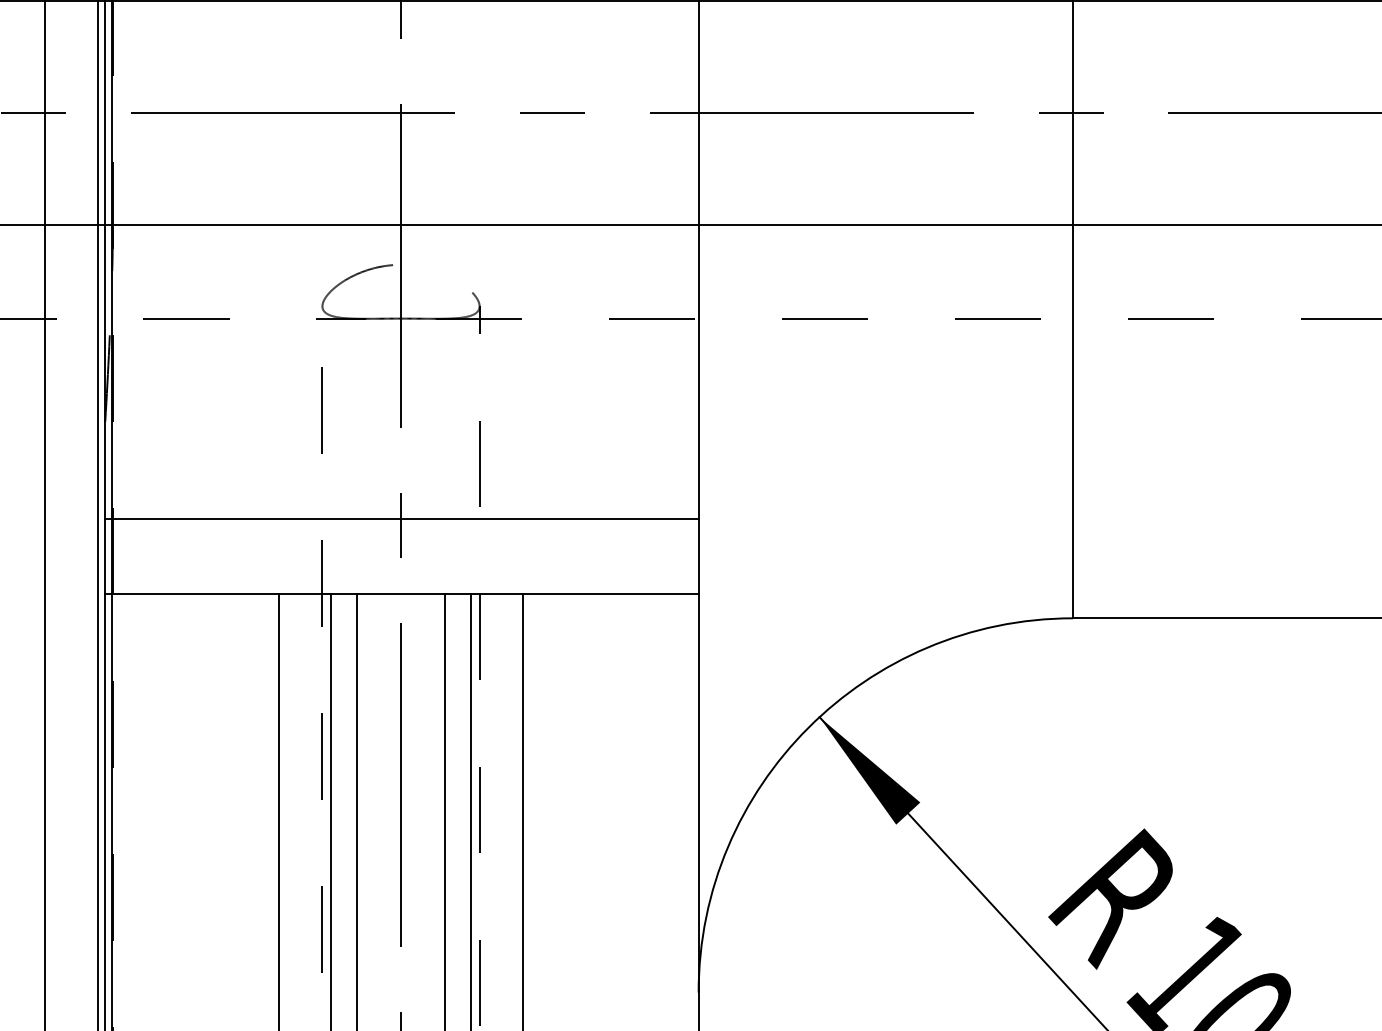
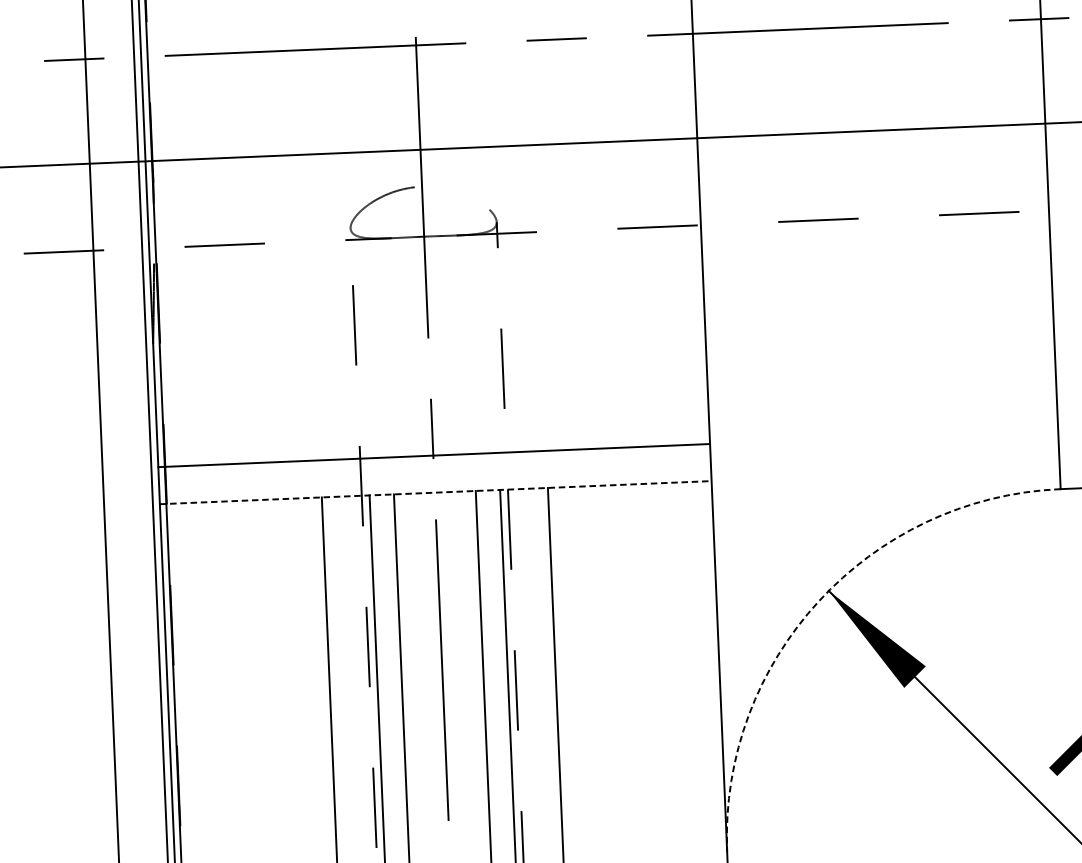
line: (401, 519) -> (433, 455), moved
line: (401, 593) -> (435, 492), solid -> dashed
arc: (808, 727) -> (818, 600), solid -> dashed

